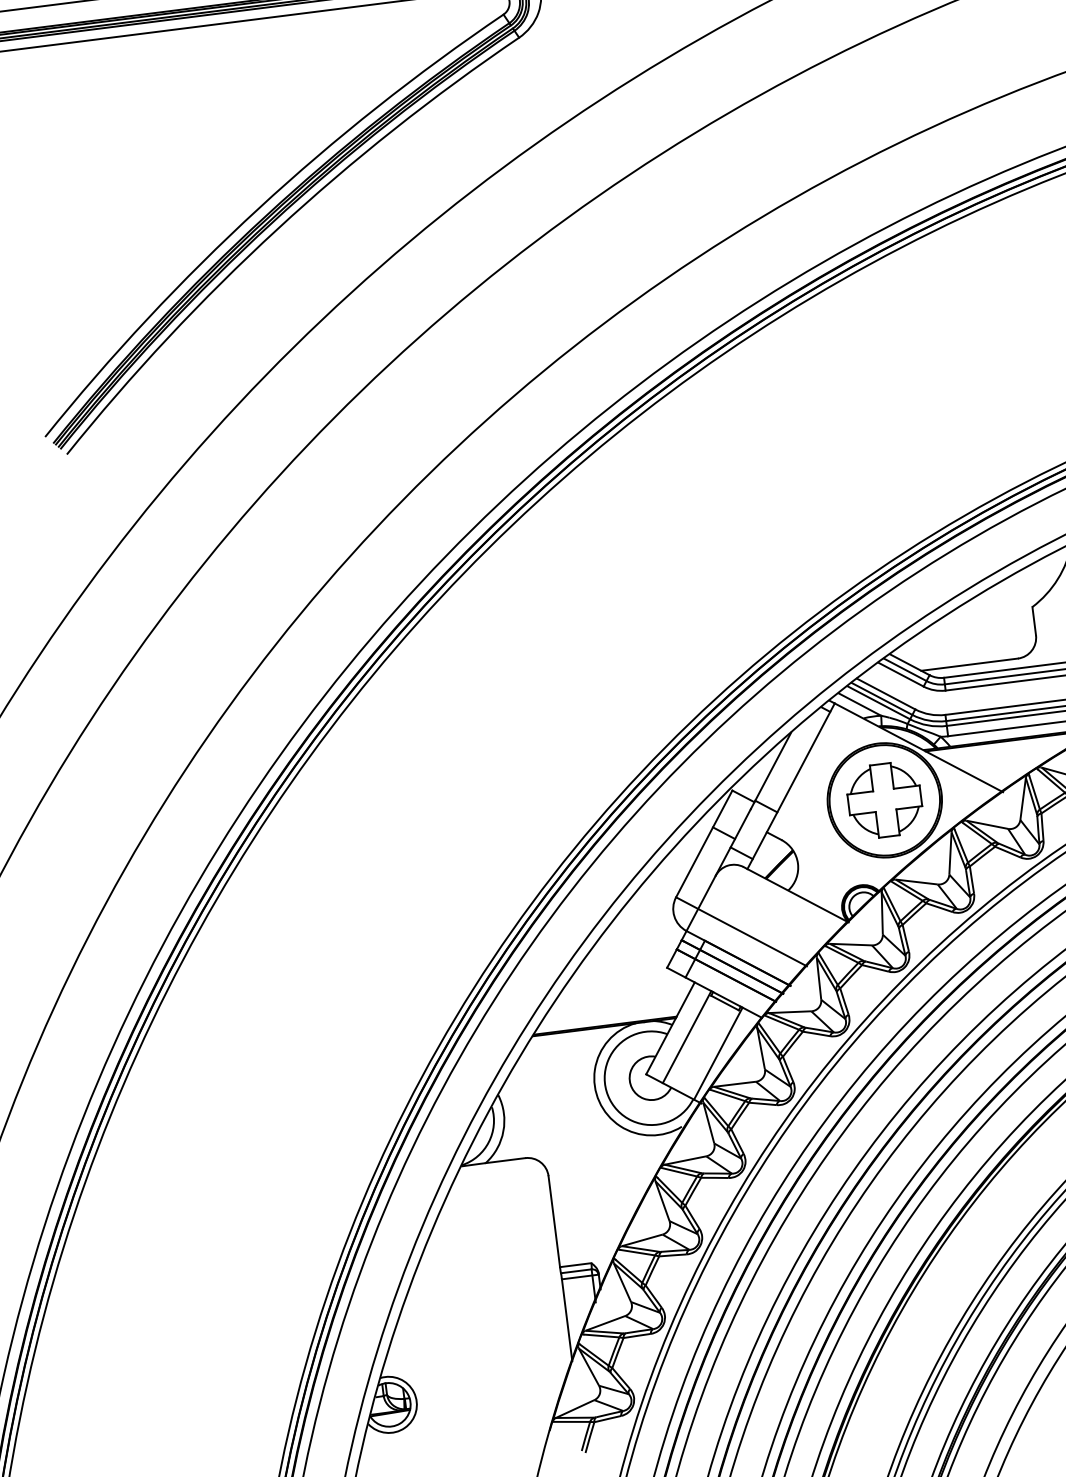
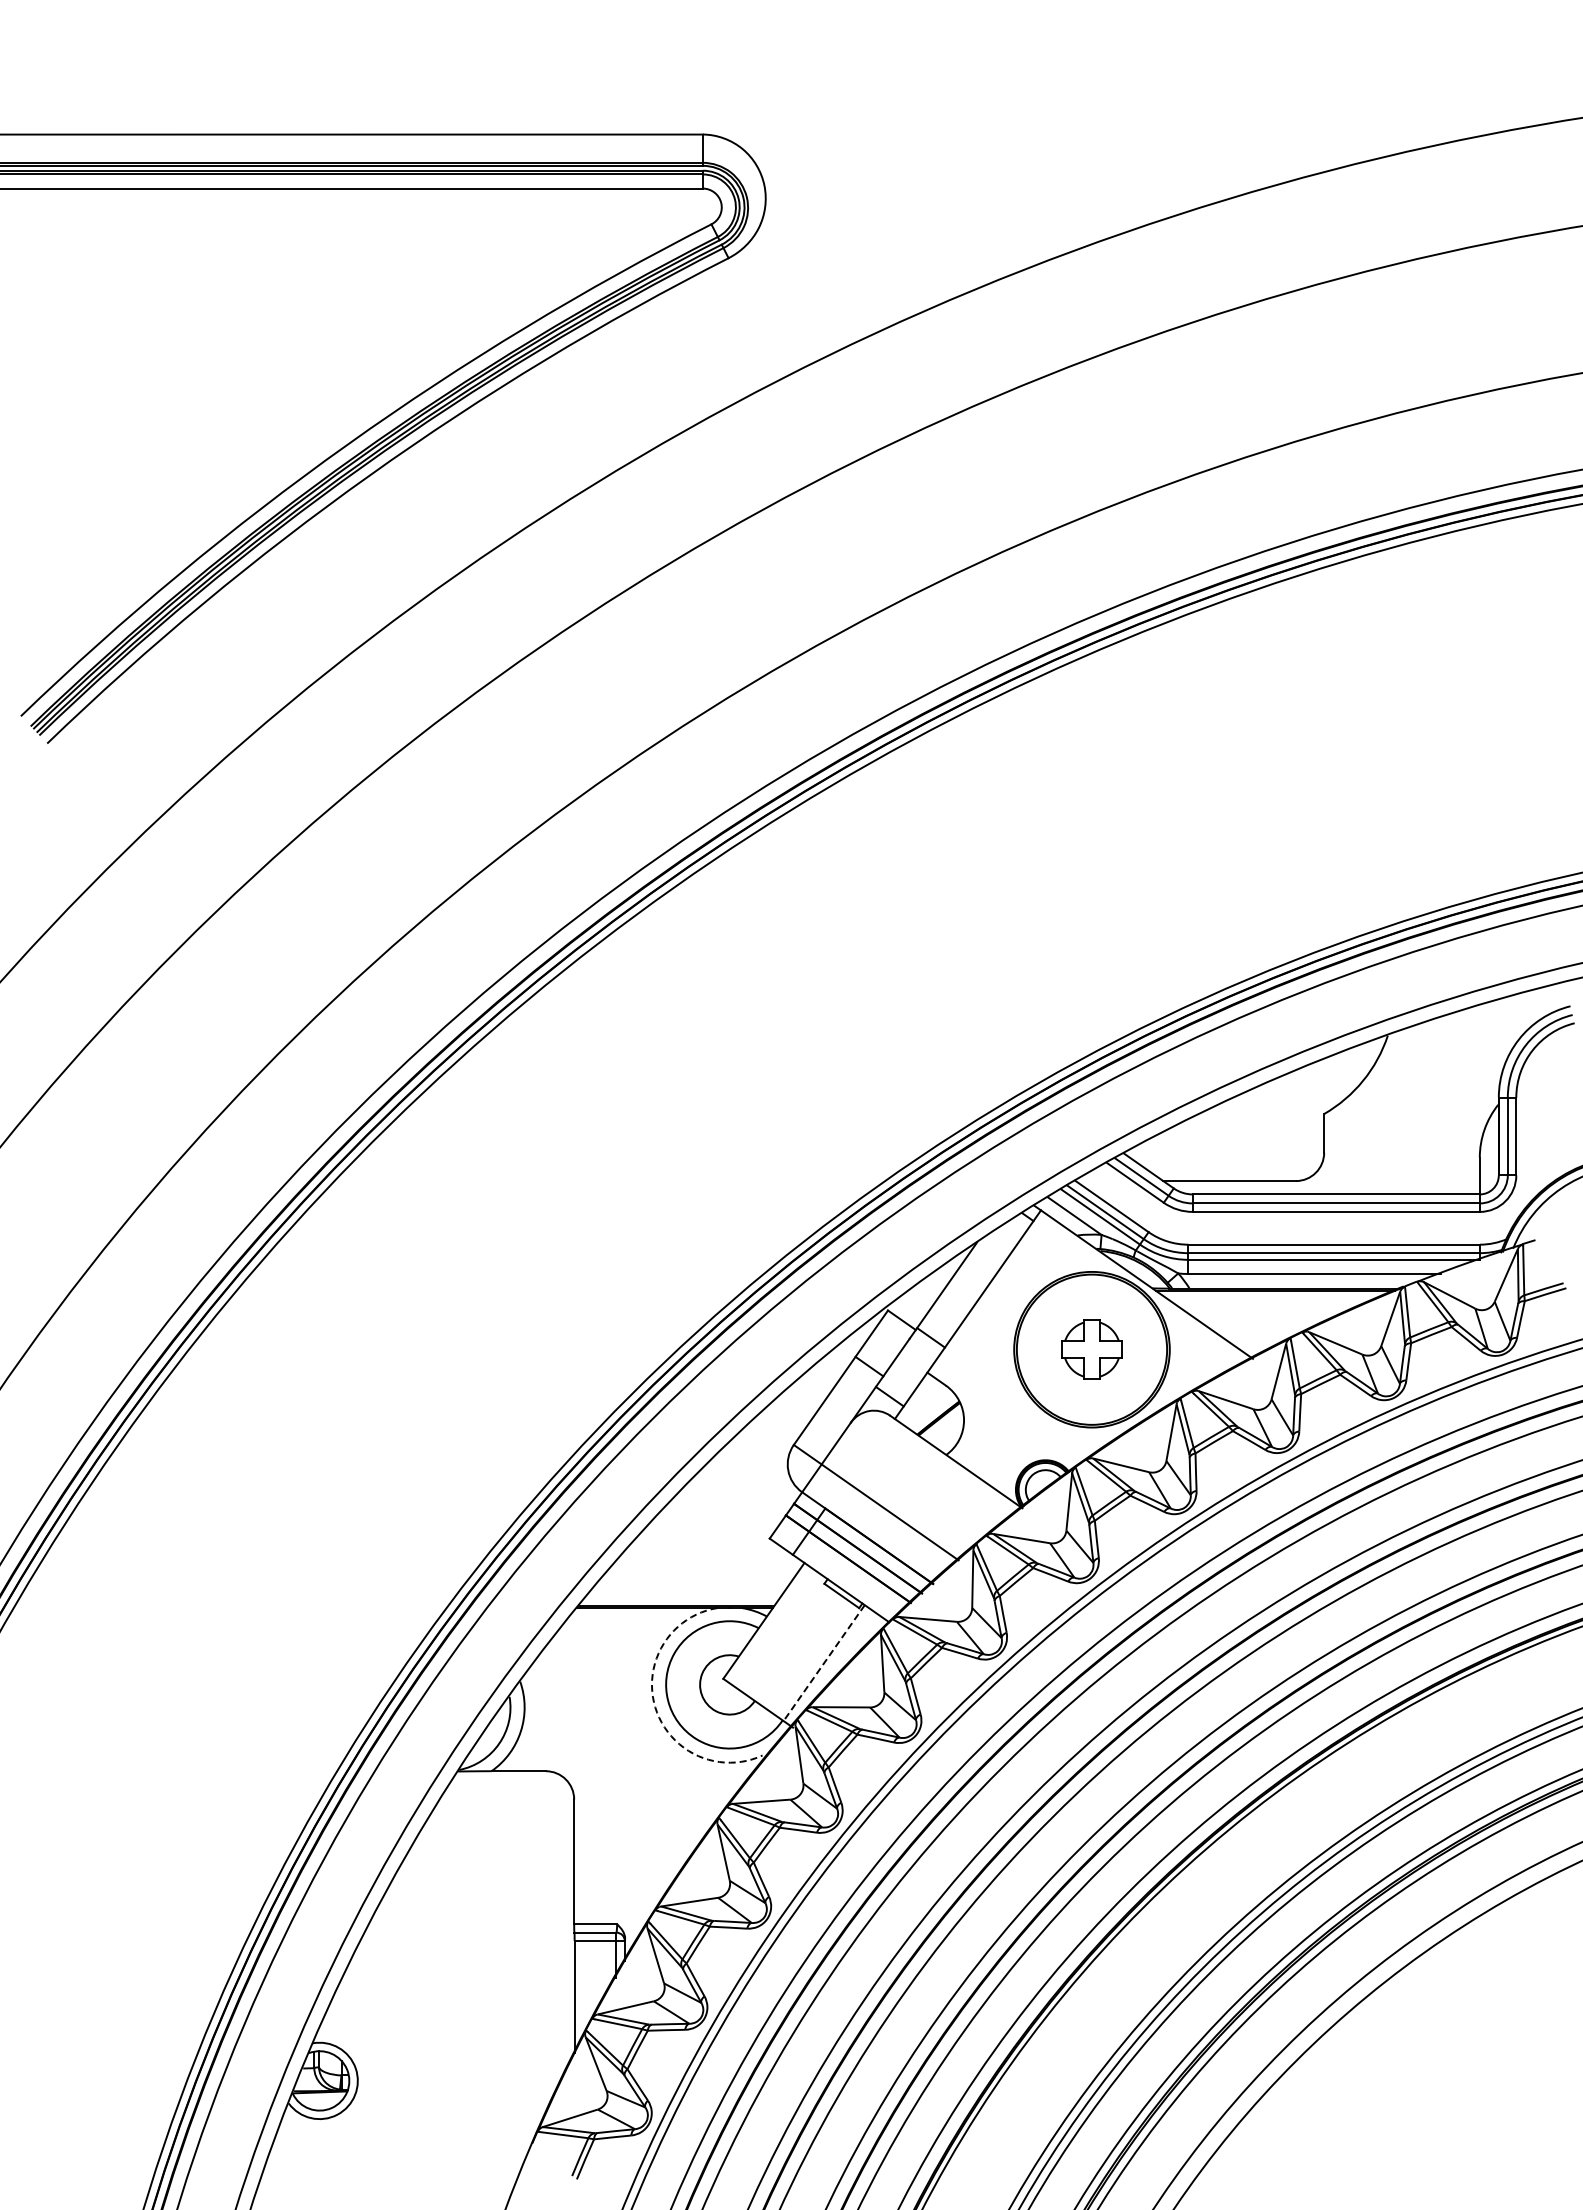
part: (884, 800) -> (1091, 1349), size x0.6
line: (686, 1037) -> (784, 1635), removed
line: (718, 1053) -> (824, 1663), solid -> dashed
arc: (599, 1101) -> (655, 1707), solid -> dashed

